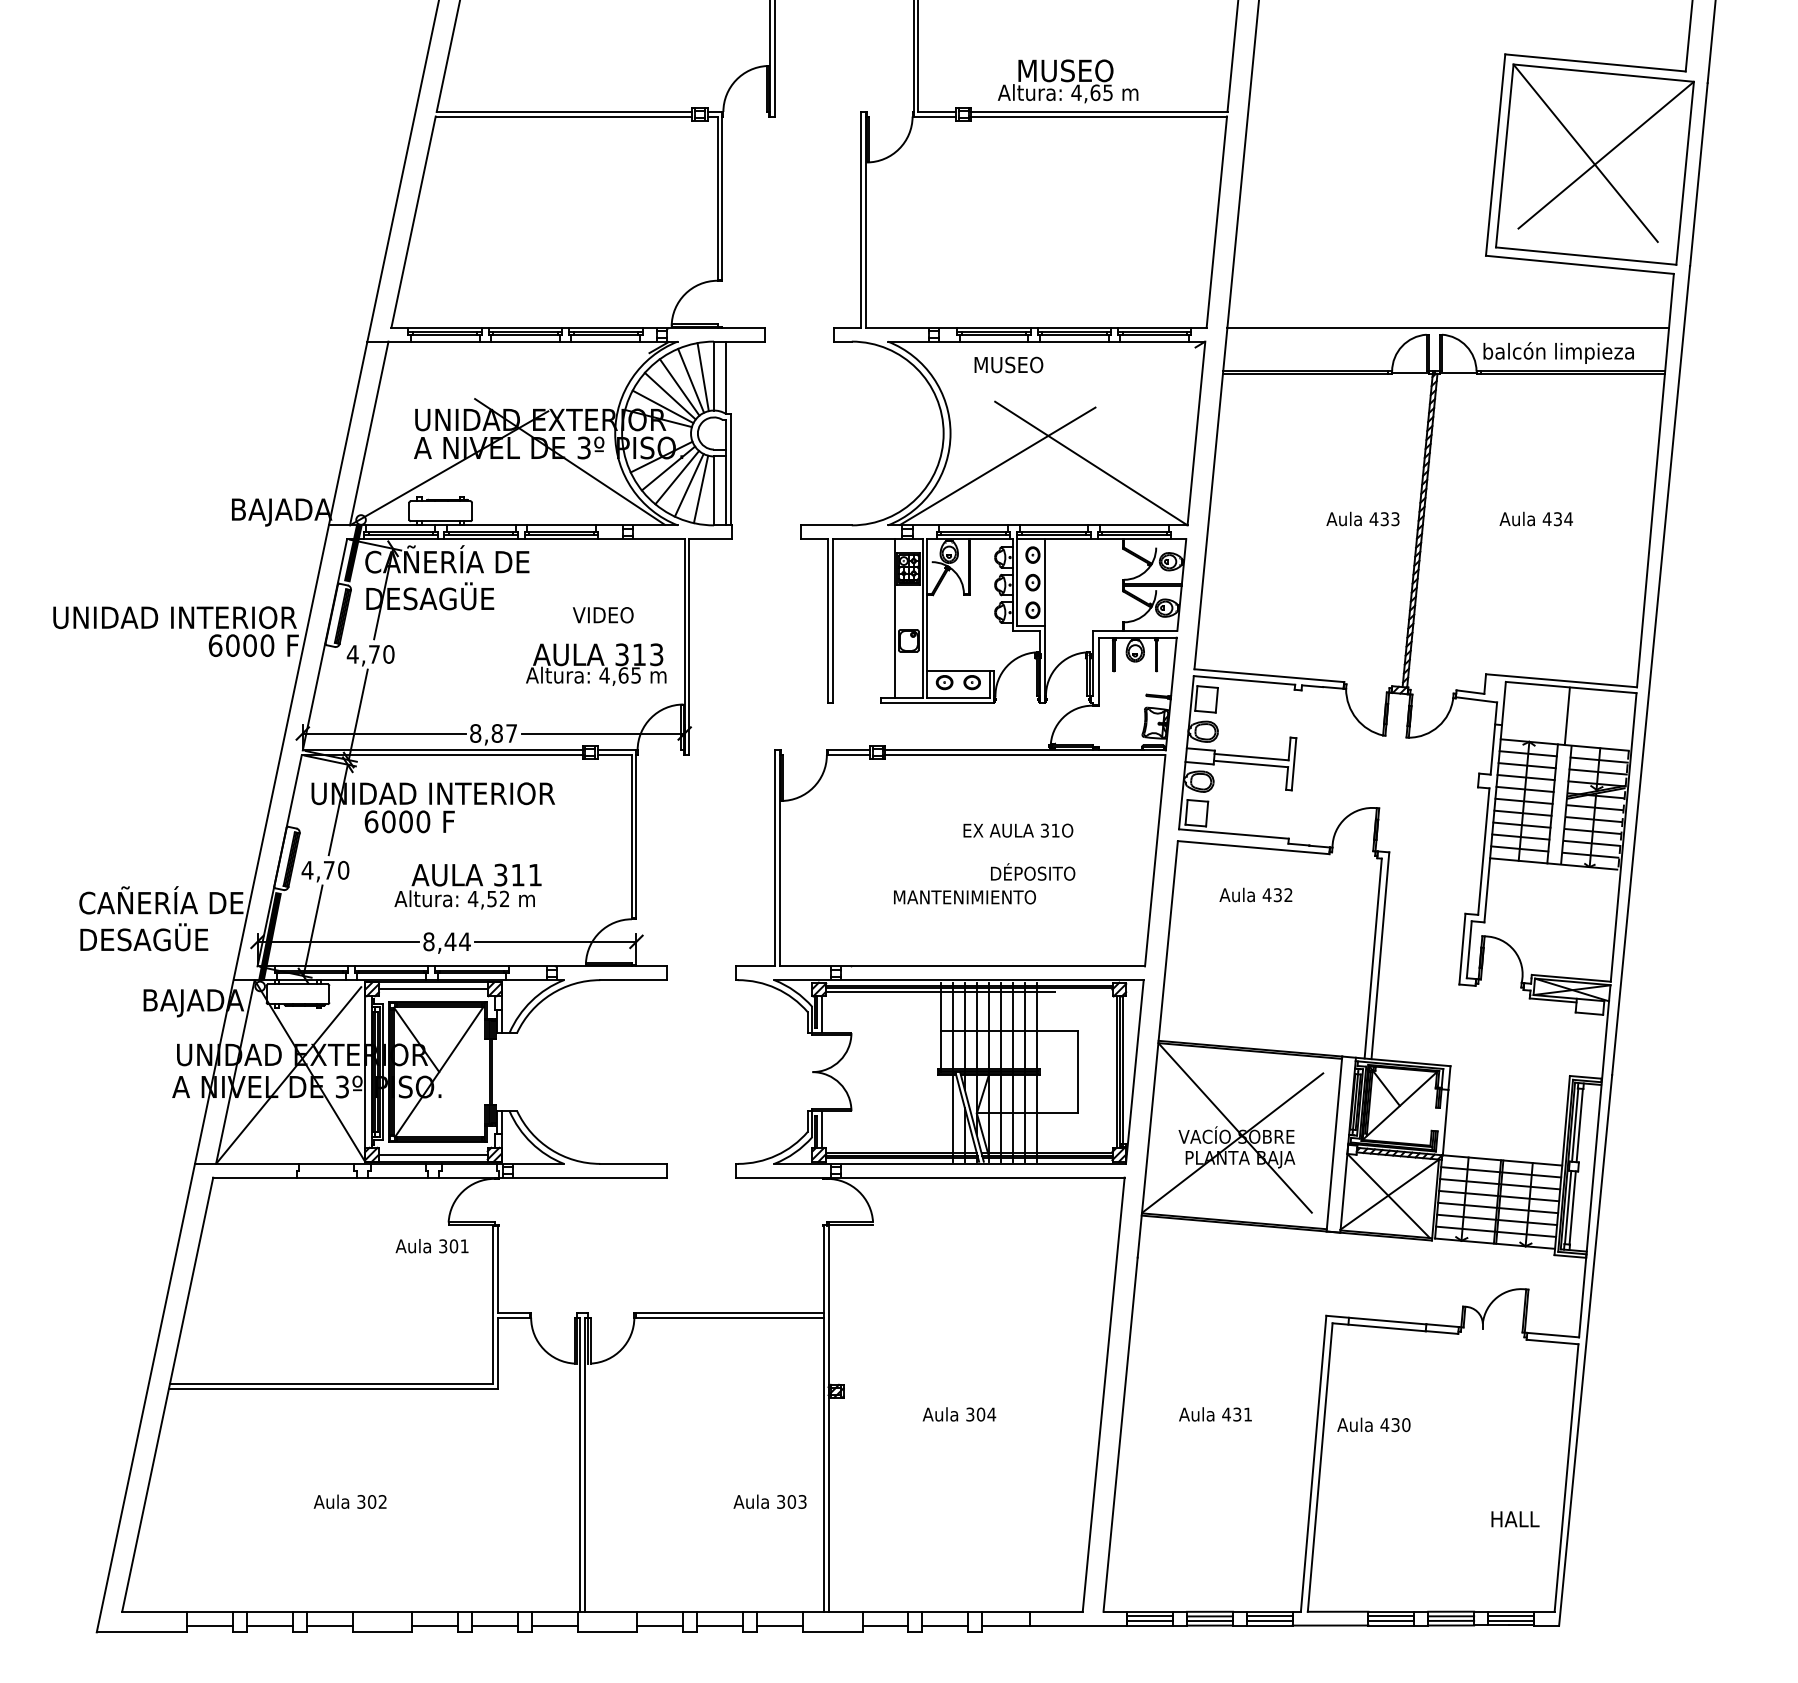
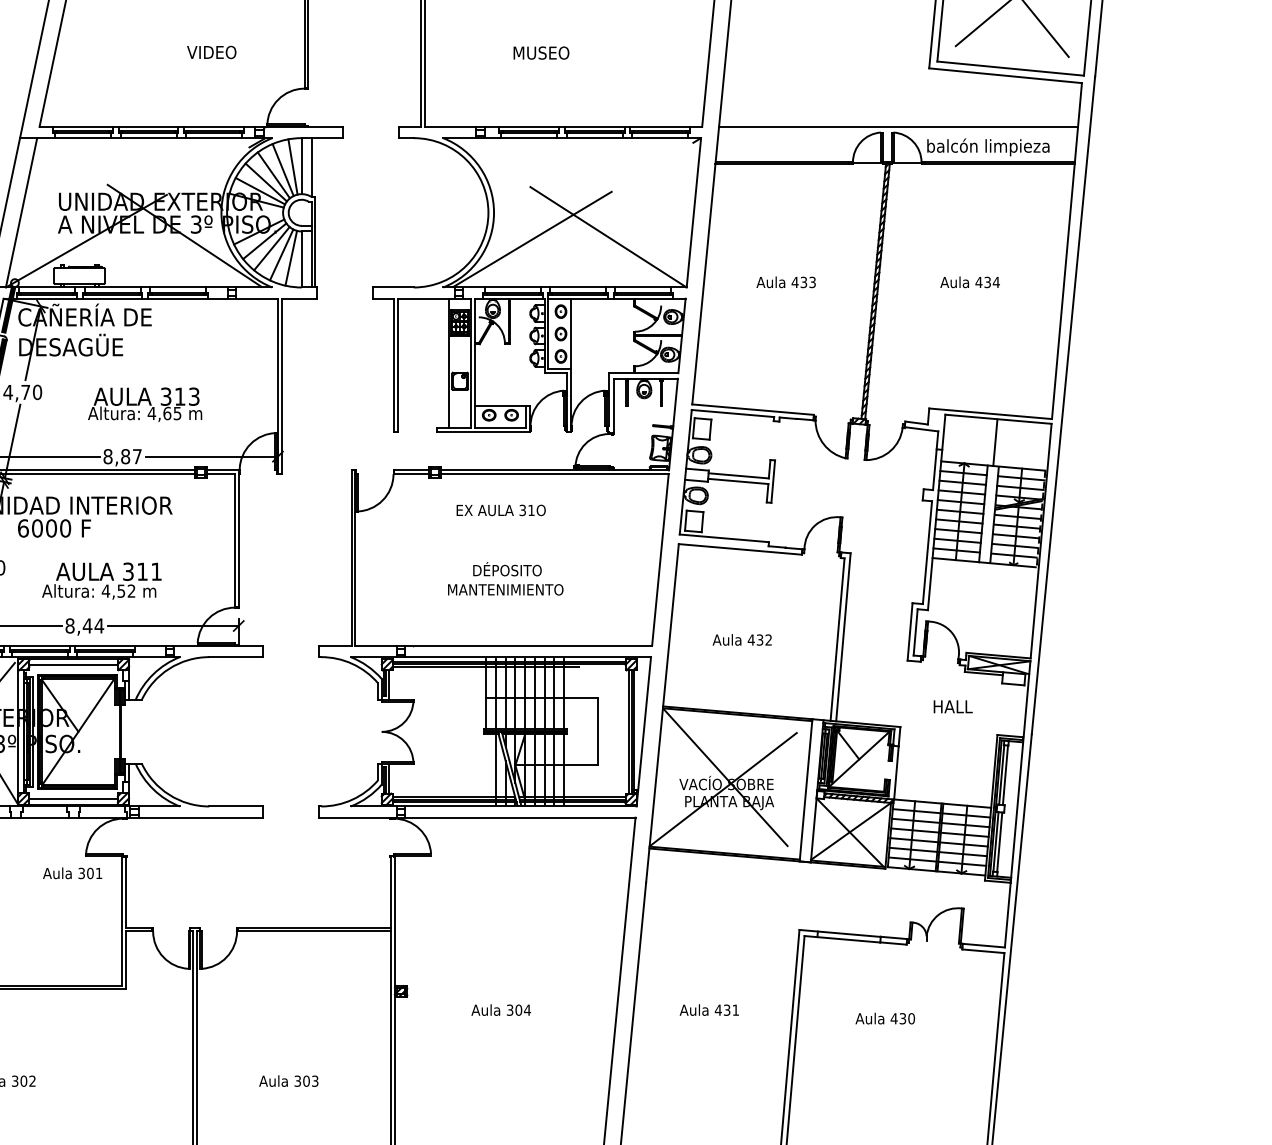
text: (1008, 364) -> (541, 52), moved
text: (1362, 518) -> (785, 281), moved
text: (602, 615) -> (211, 52), moved
text: (596, 664) -> (145, 404), moved
text: (1018, 830) -> (501, 510), moved
text: (1033, 871) -> (507, 568), moved
text: (1255, 894) -> (741, 639), moved
text: (1373, 1424) -> (884, 1018), moved
text: (769, 1501) -> (288, 1080), moved
text: (1515, 1519) -> (953, 706), moved

